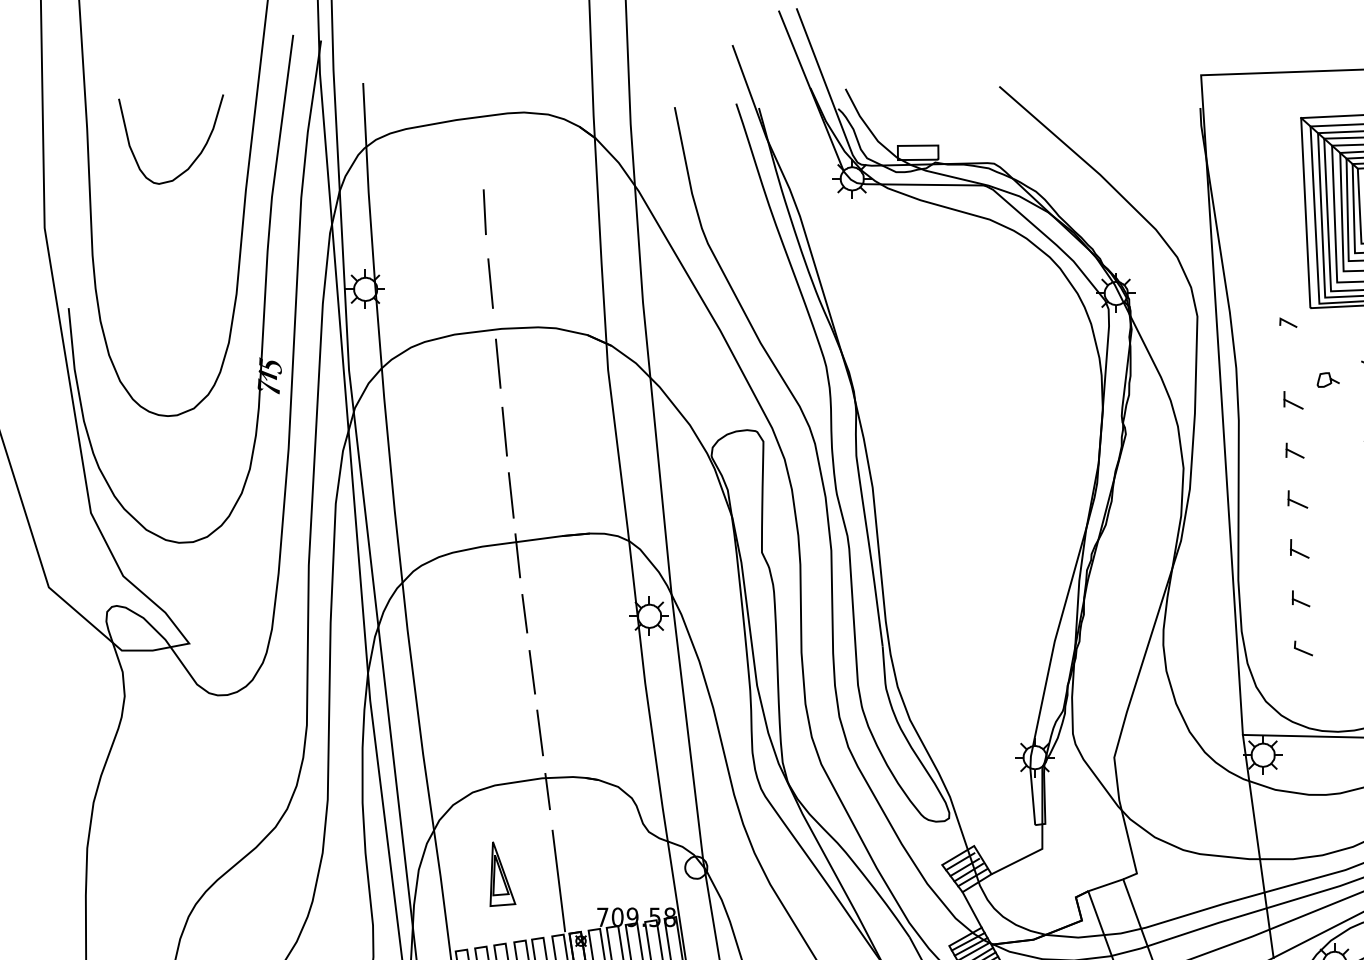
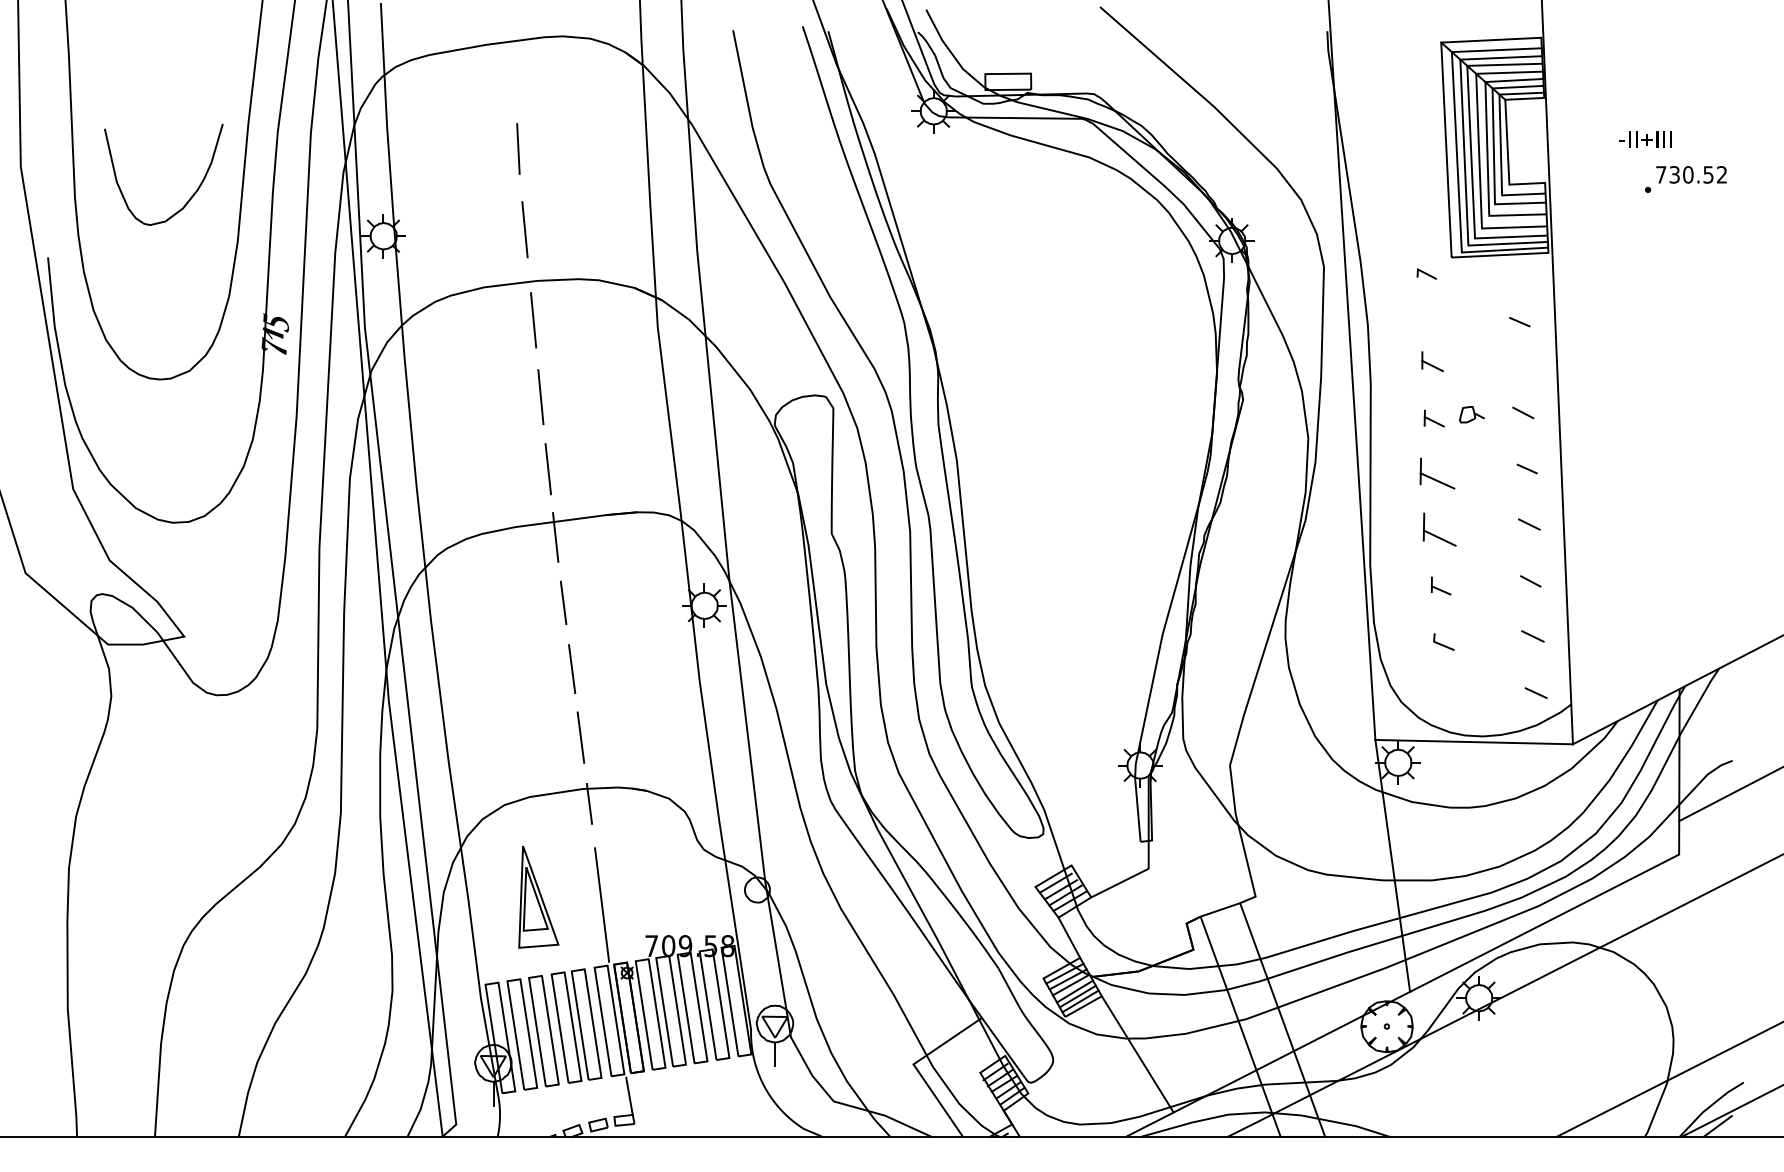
curve: (196, 156) -> (192, 194), moved
curve: (1329, 379) -> (1473, 414), moved
part: (1297, 499) -> (1437, 473), size x1.6
part: (1299, 548) -> (1439, 529), size x1.6
part: (502, 874) -> (538, 897), size x1.4

